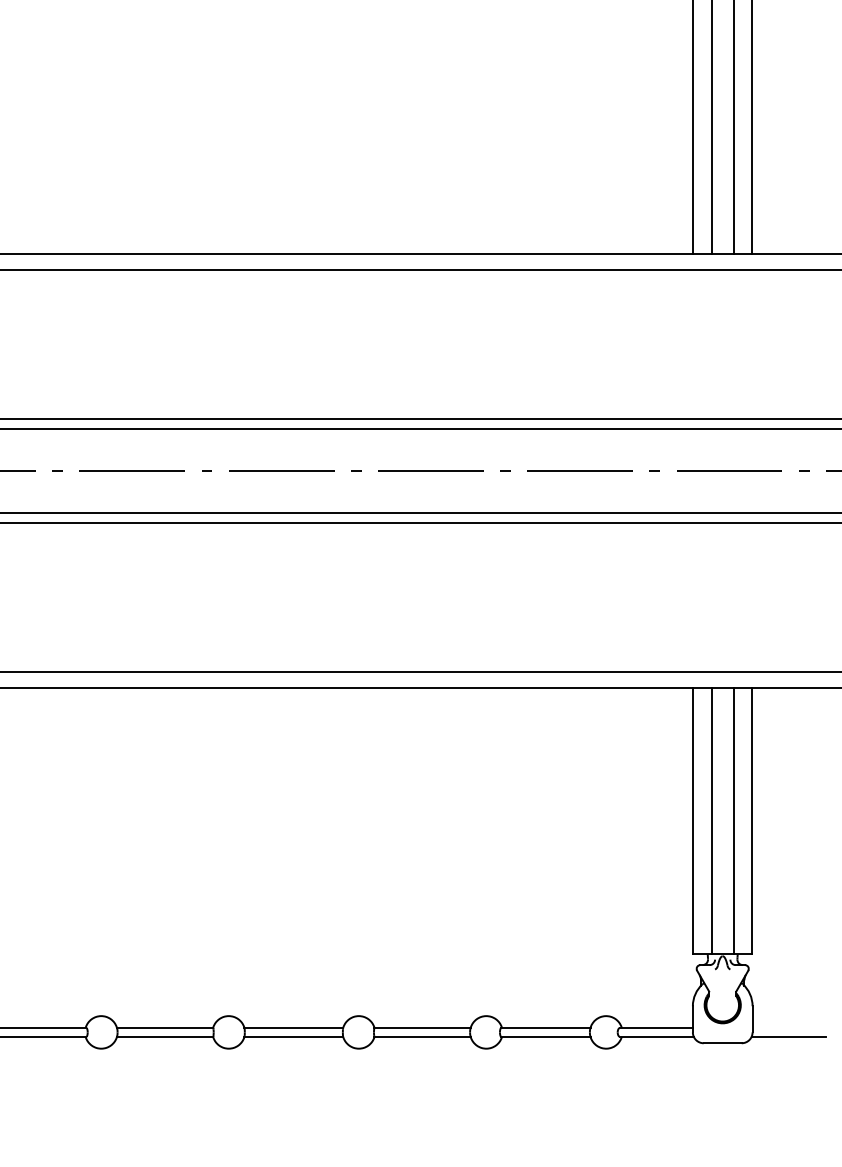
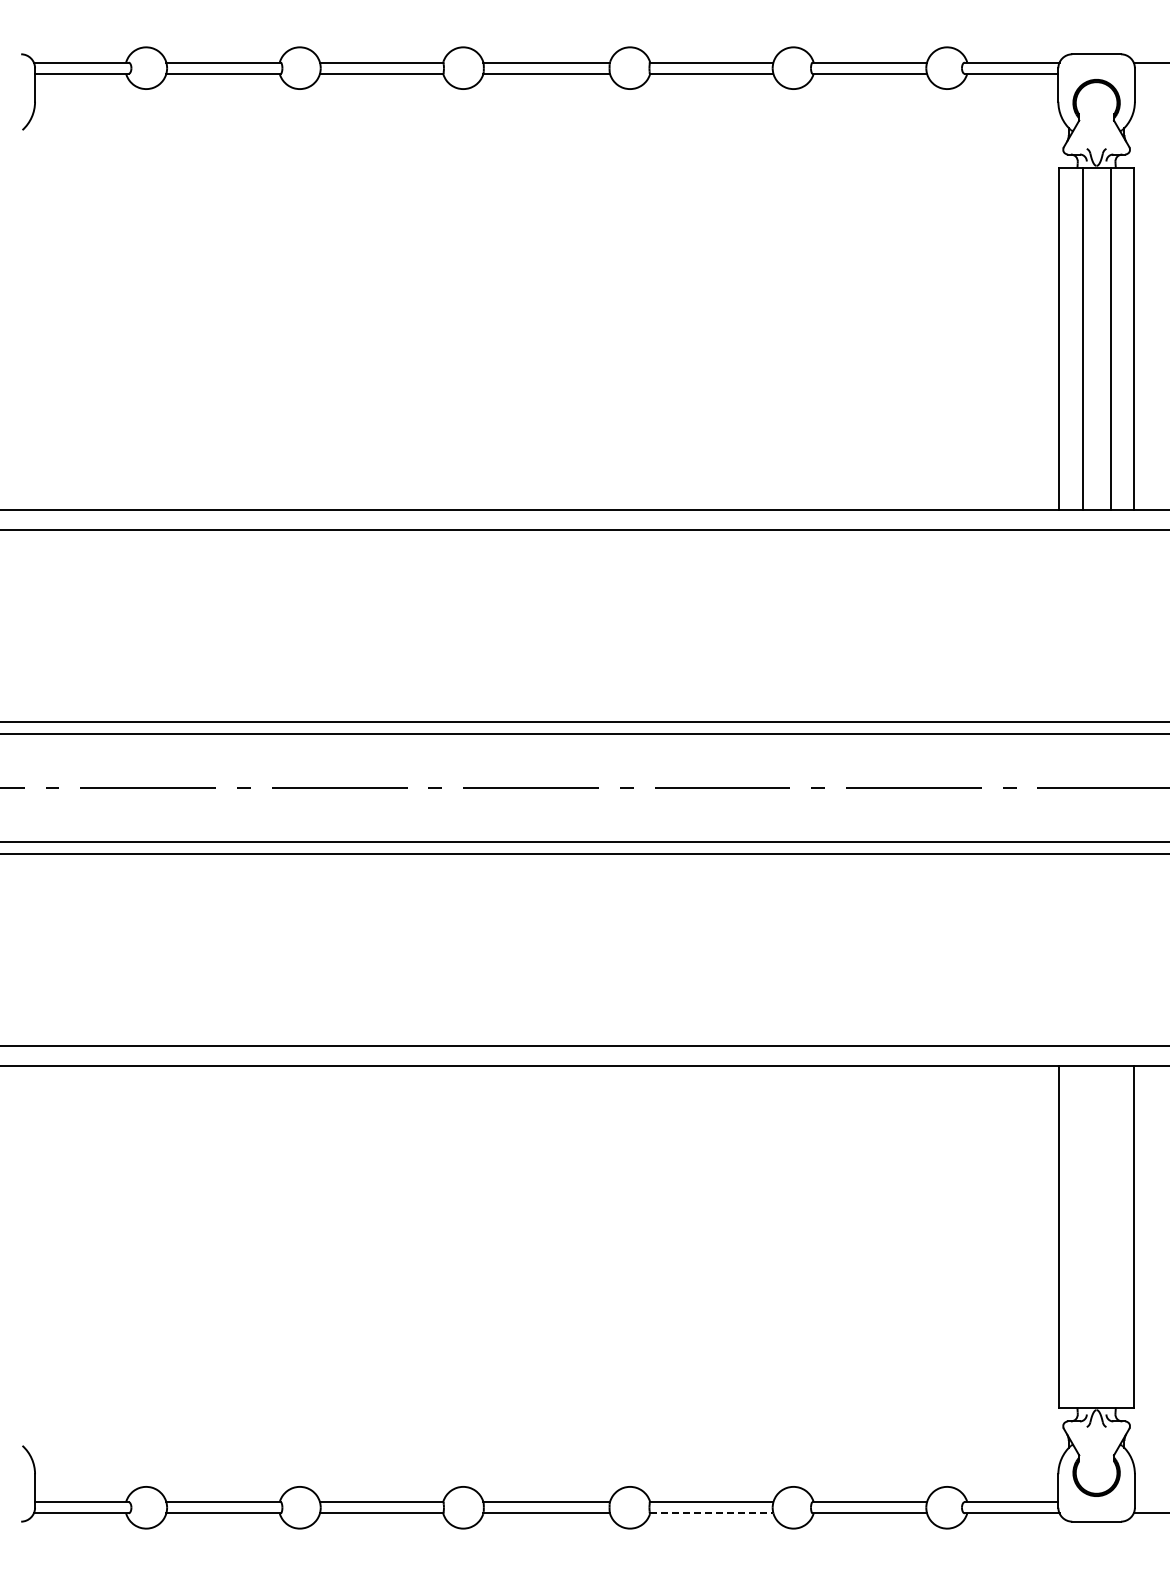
line: (711, 820) -> (1082, 1236), removed
line: (733, 820) -> (1110, 1236), removed
line: (422, 1036) -> (711, 1513), solid -> dashed

